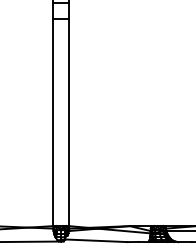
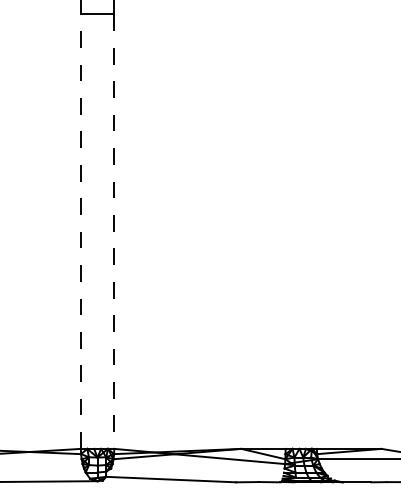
line: (53, 122) -> (81, 231), solid -> dashed
line: (69, 122) -> (114, 231), solid -> dashed

